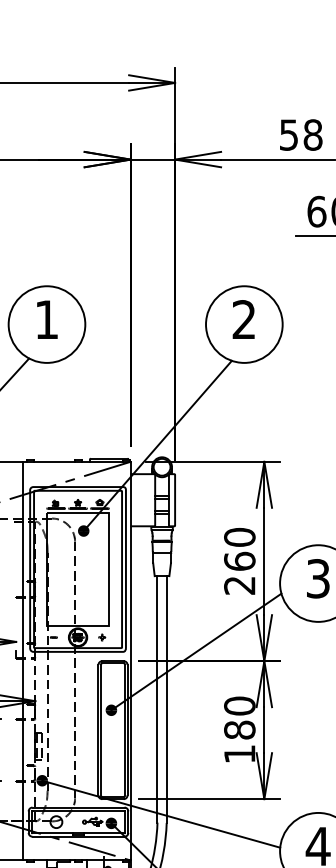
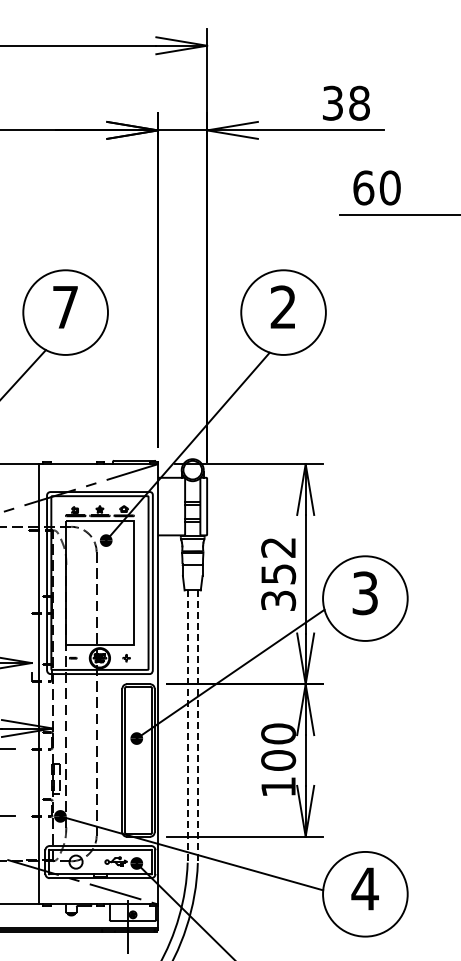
text: (288, 134) -> (332, 102), 58 -> 38
text: (46, 319) -> (65, 307), 1 -> 7
text: (239, 560) -> (278, 573), 260 -> 352
line: (157, 700) -> (187, 727), solid -> dashed
line: (166, 700) -> (197, 727), solid -> dashed
text: (239, 730) -> (278, 760), 180 -> 100

